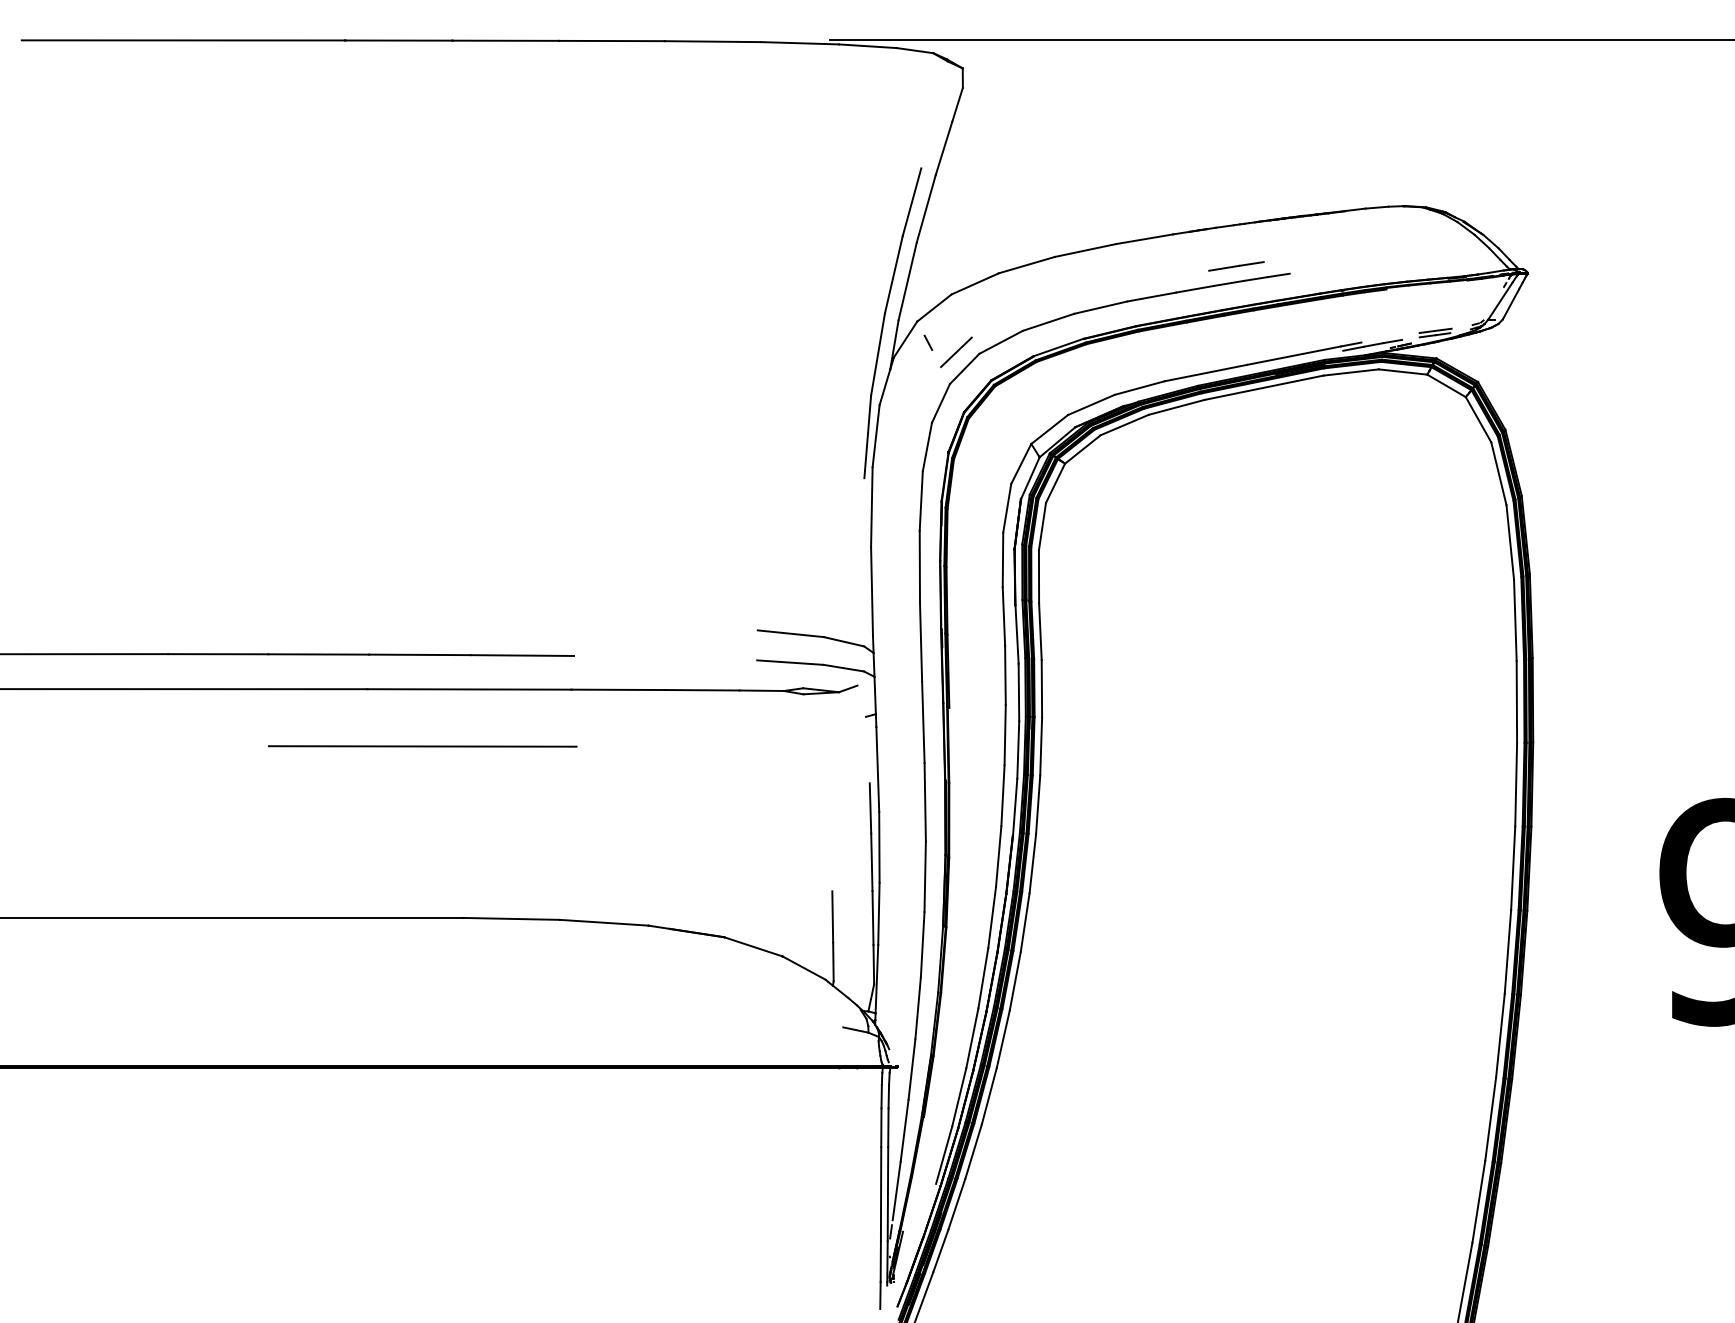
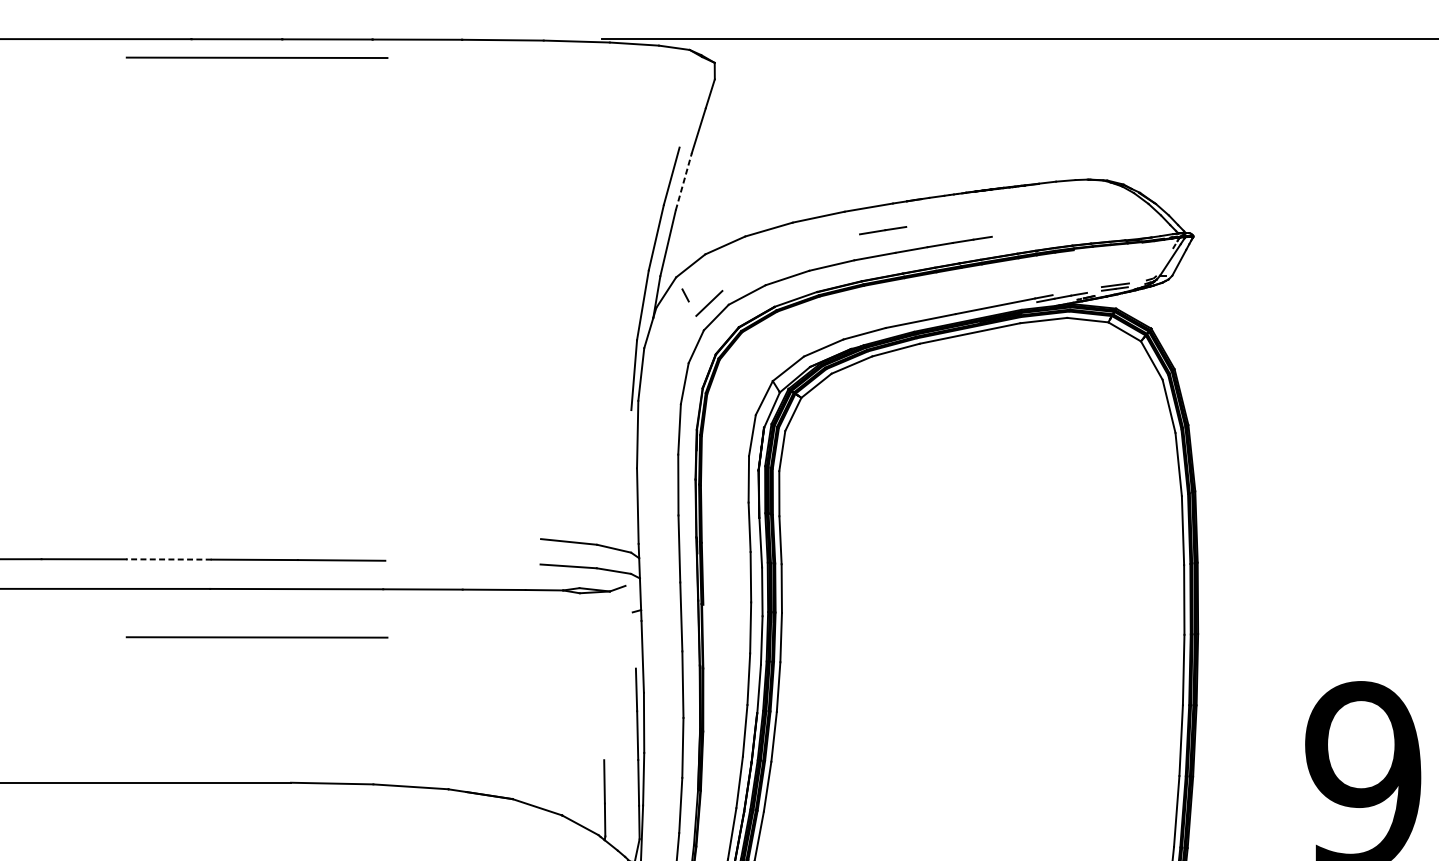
line: (422, 62) -> (256, 57), added
line: (926, 208) -> (684, 181), solid -> dashed
line: (1236, 266) -> (883, 230), moved
line: (318, 654) -> (168, 559), solid -> dashed

